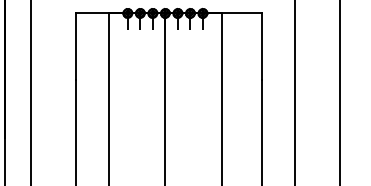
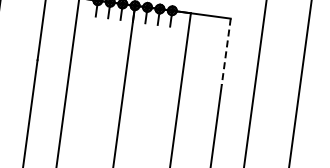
line: (261, 46) -> (225, 51), solid -> dashed

